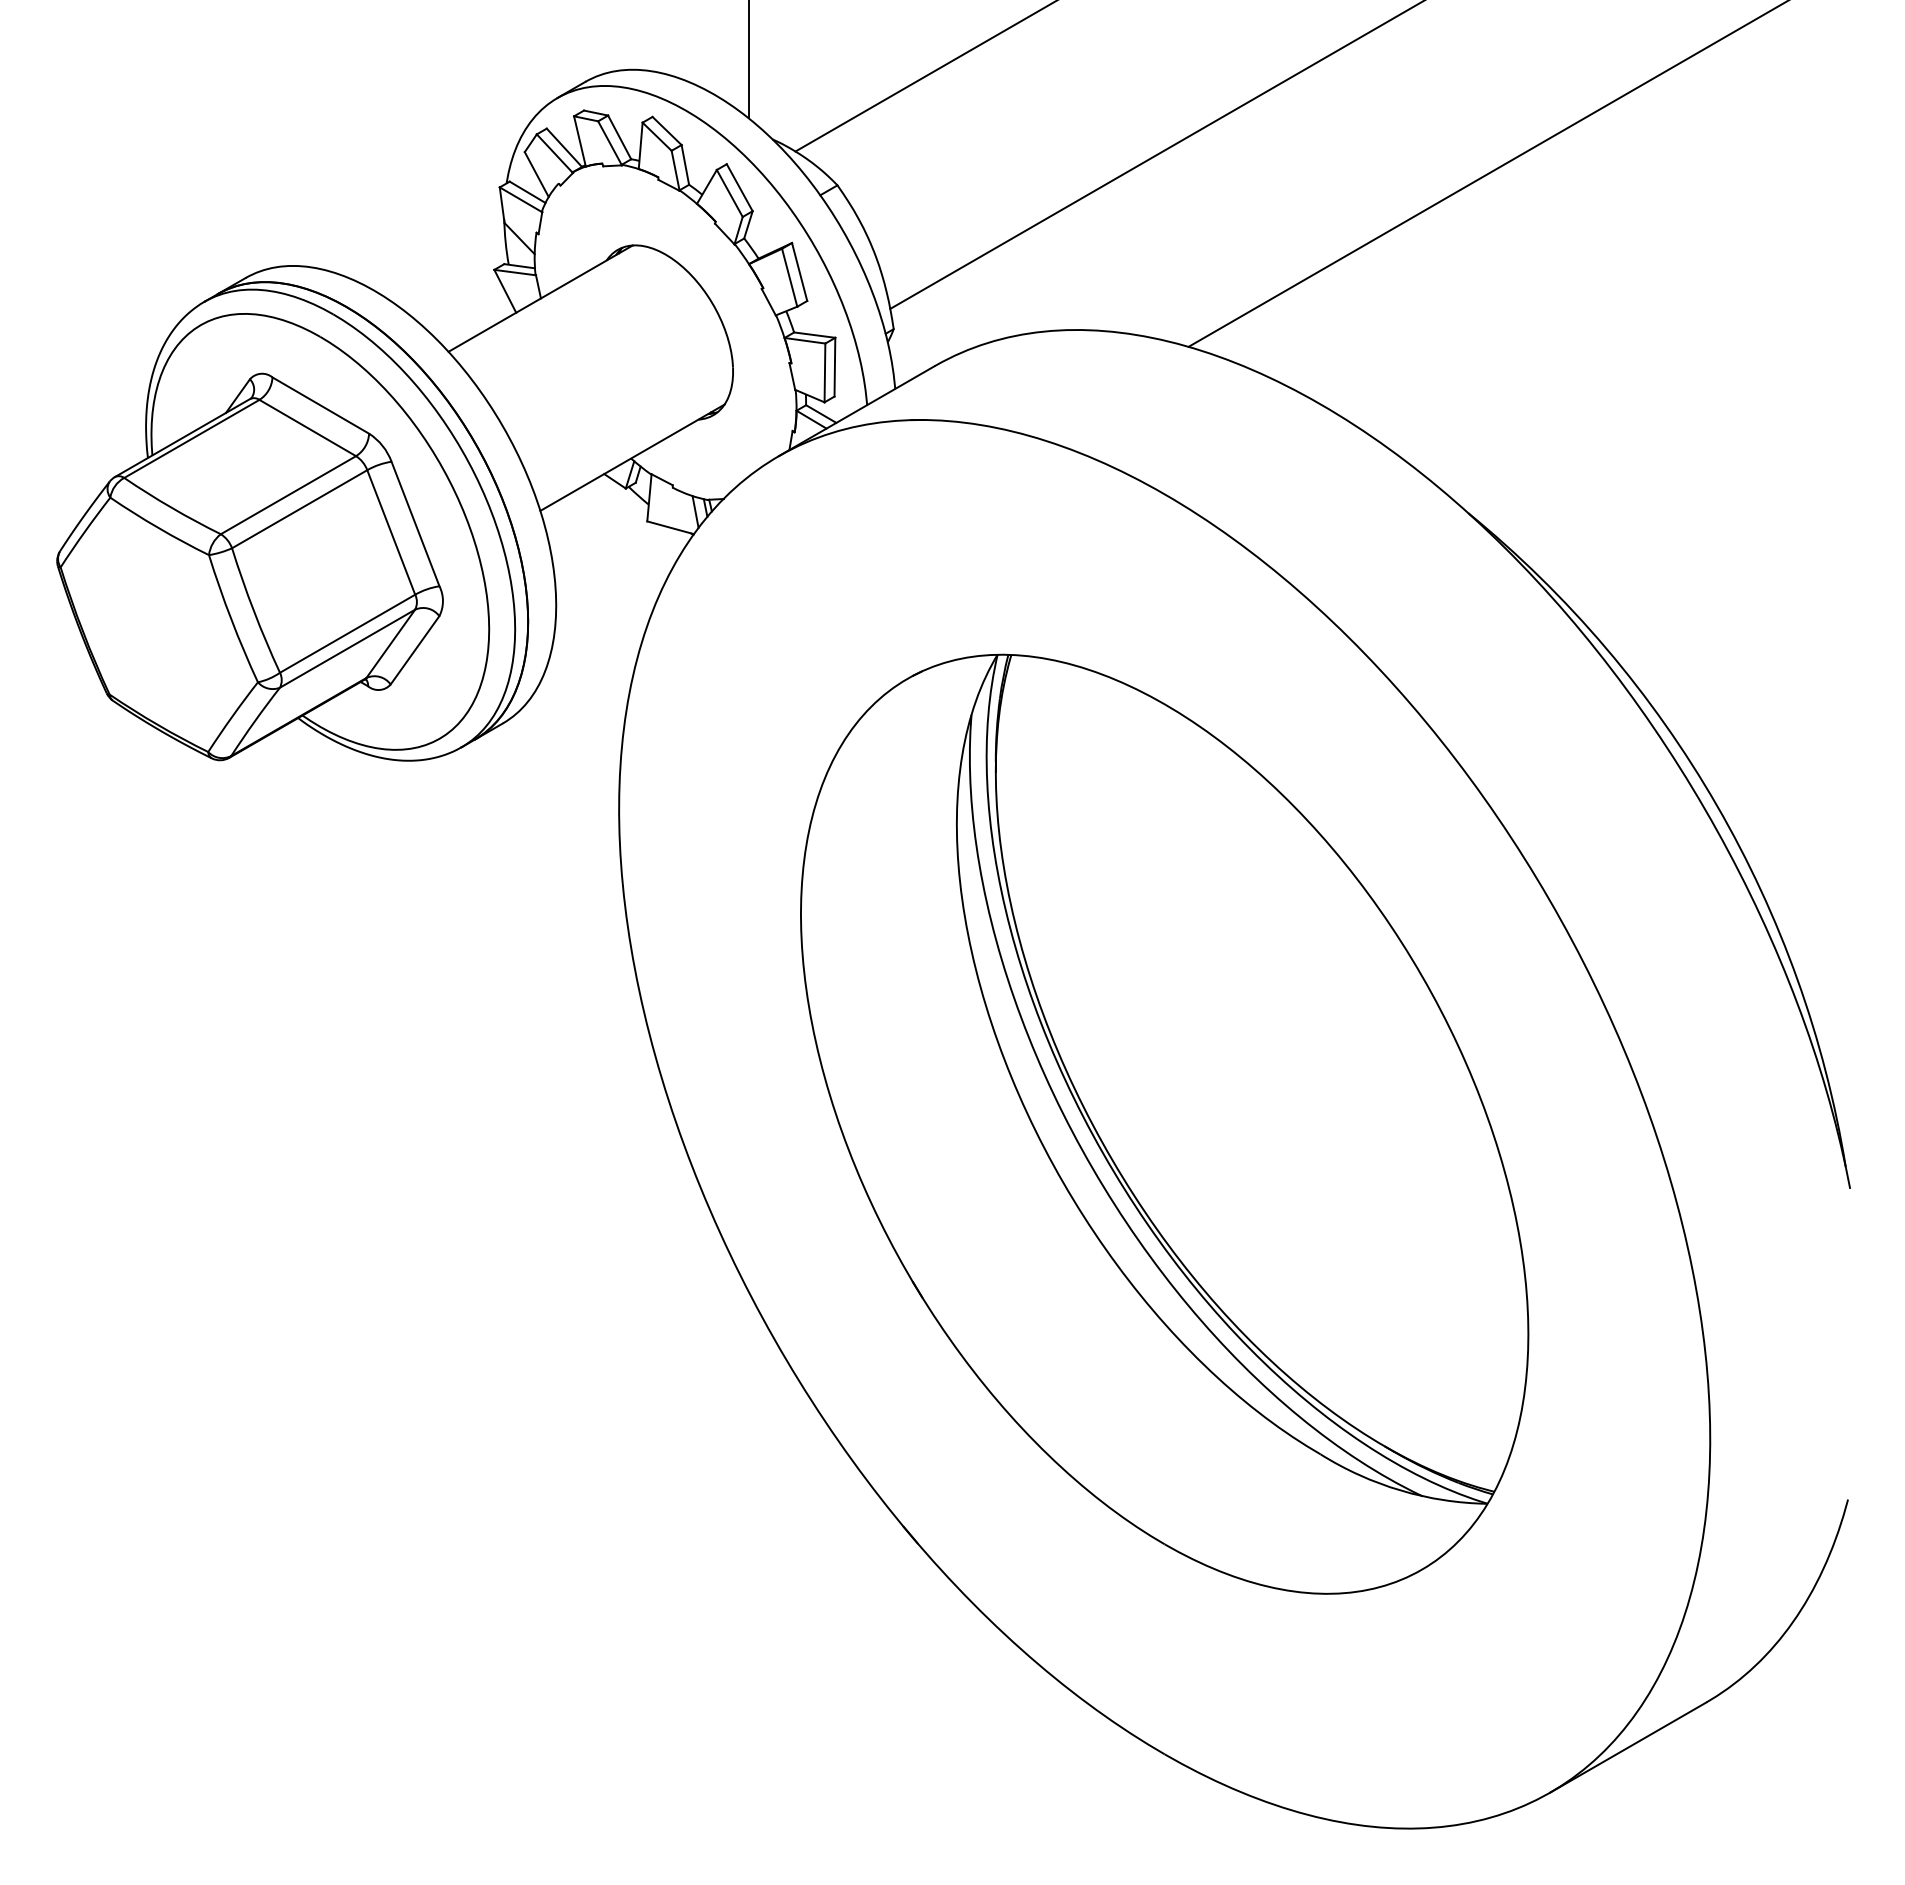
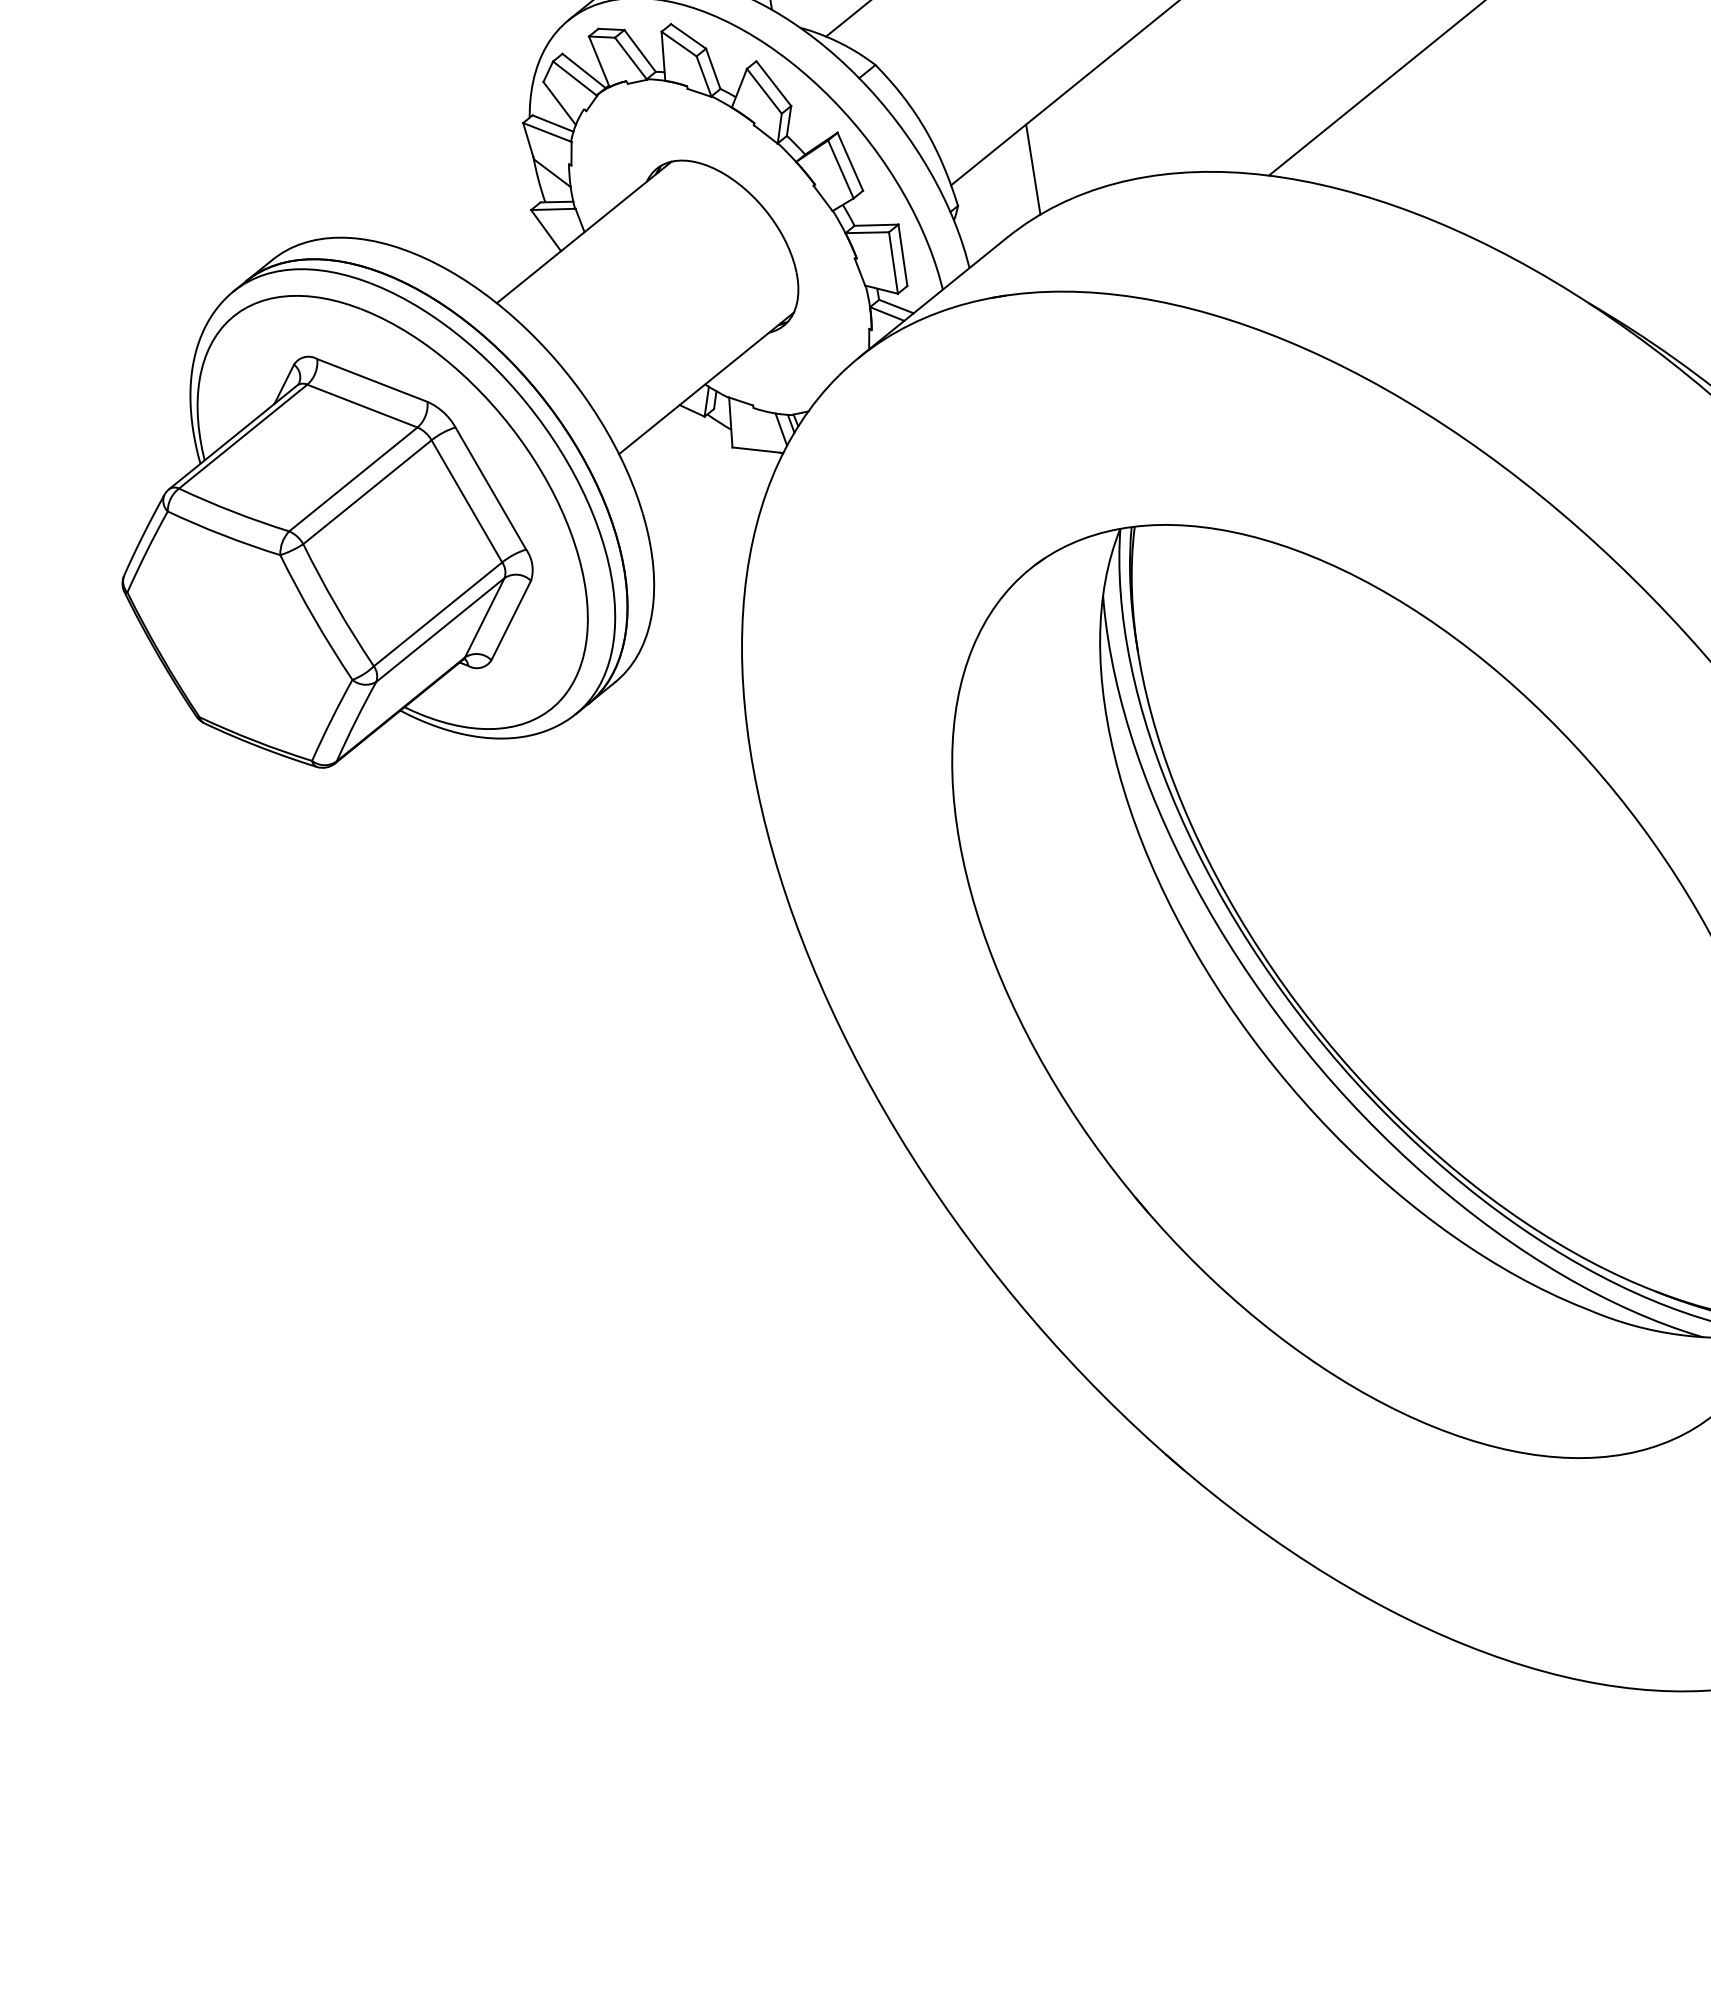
line: (969, 306) -> (1033, 169), added

